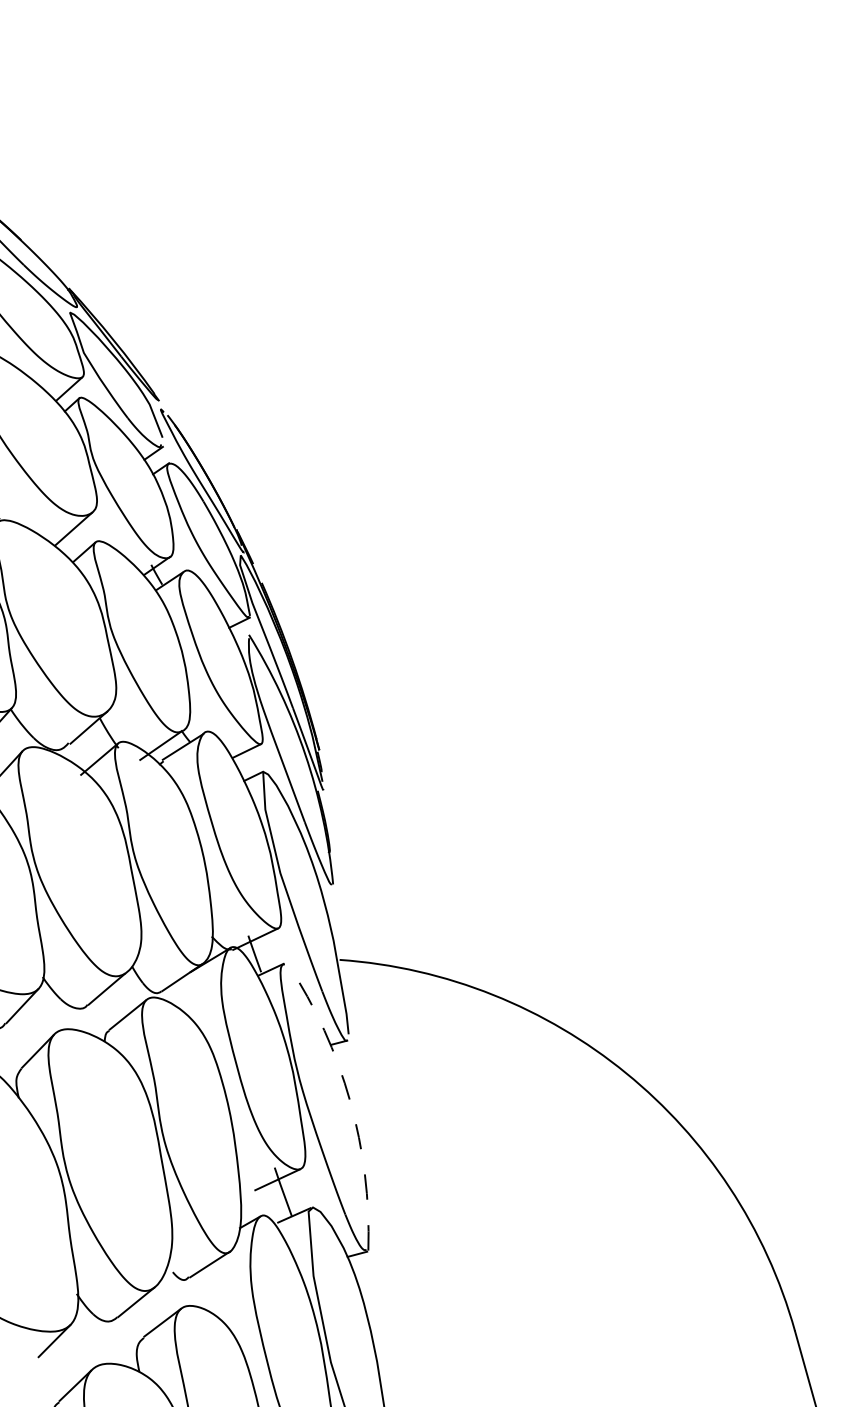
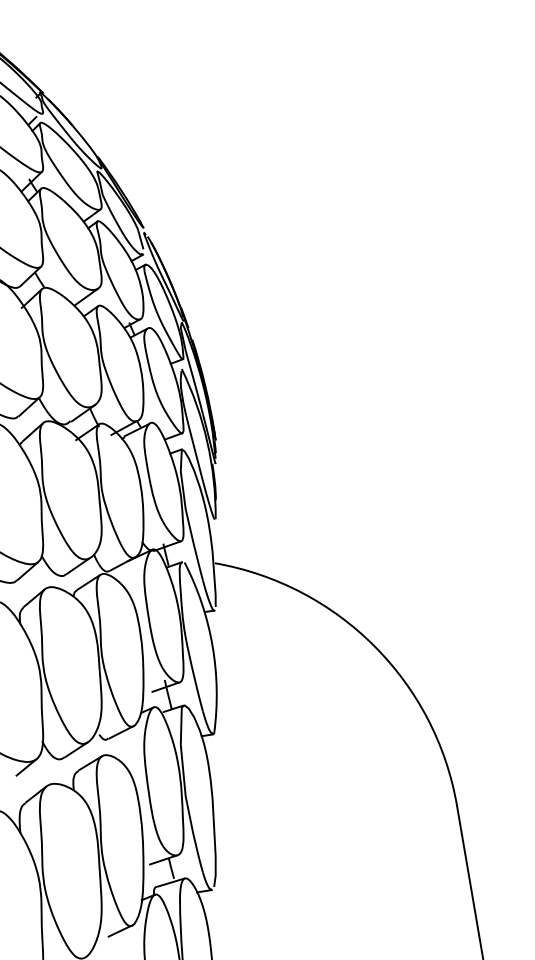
arc: (349, 1100) -> (212, 645), dashed -> solid

